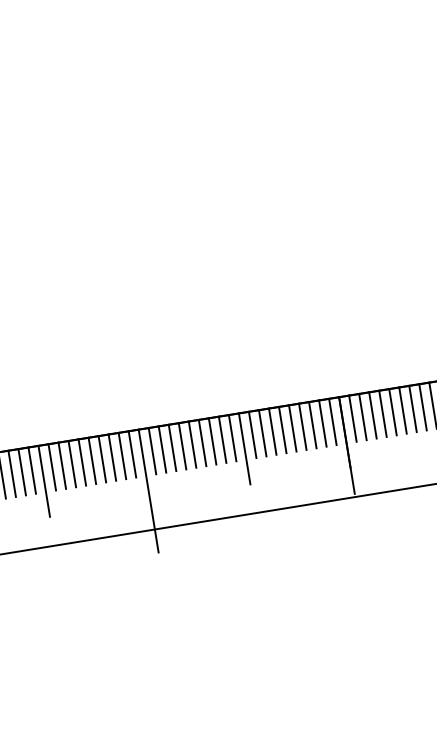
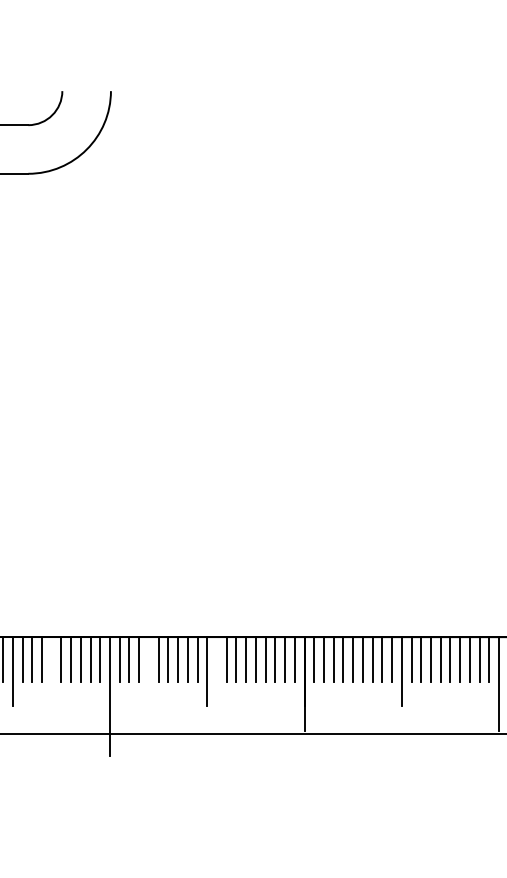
line: (253, 433) -> (217, 658), removed
line: (181, 445) -> (148, 658), removed
line: (81, 461) -> (51, 658), removed

